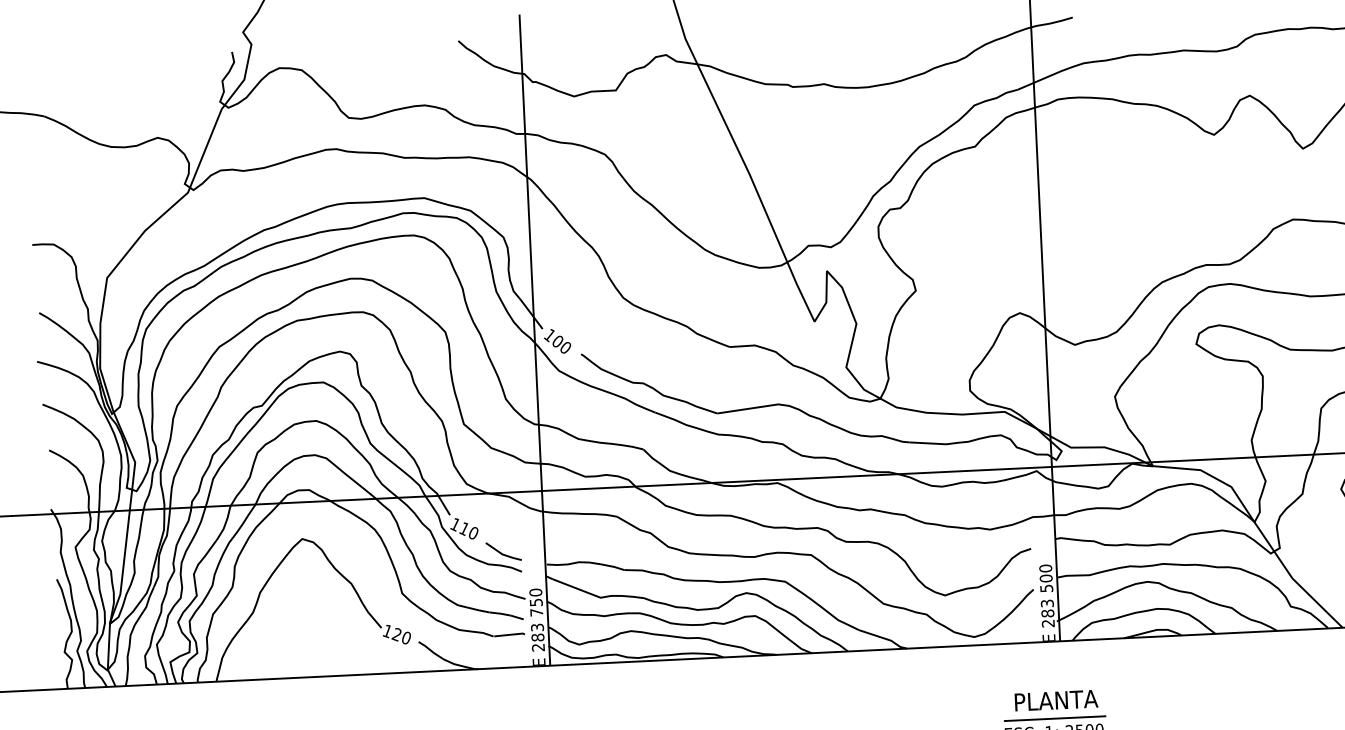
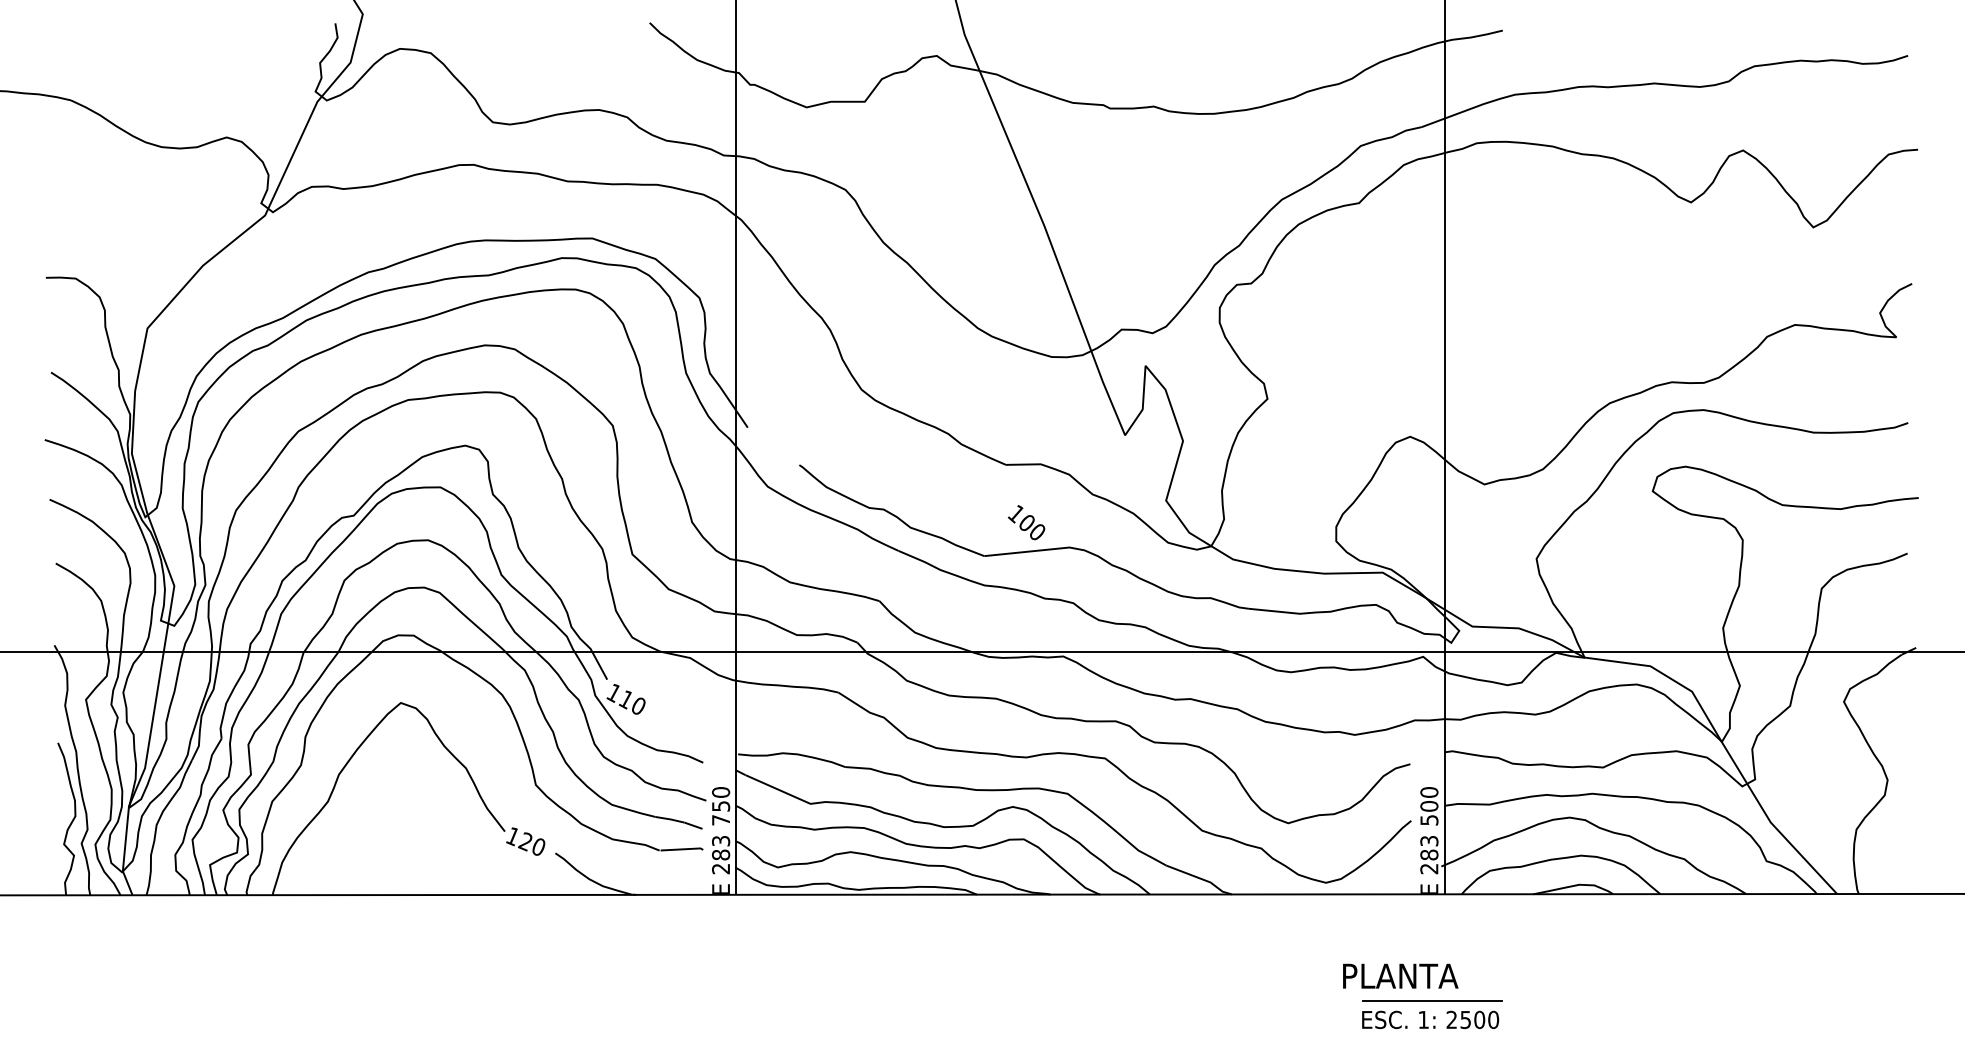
text: (557, 341) -> (1026, 522), moved
line: (501, 553) -> (676, 735), removed
text: (1056, 700) -> (1400, 975), moved

